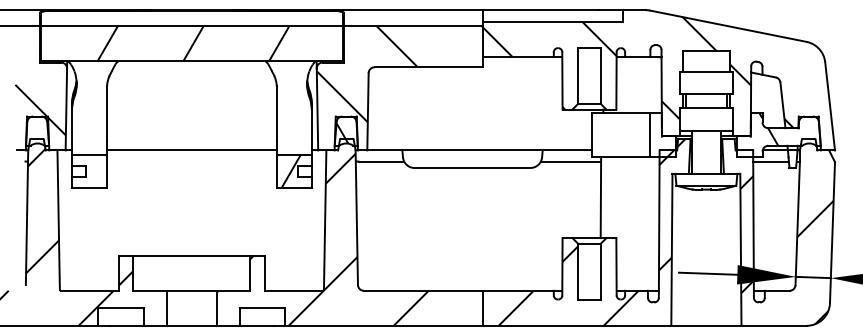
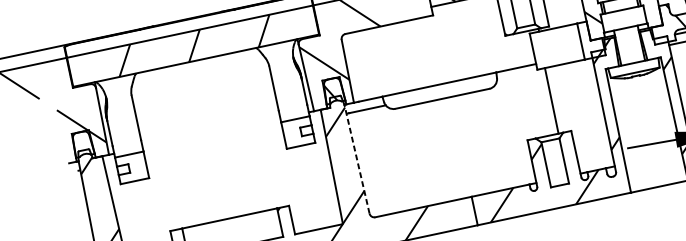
line: (191, 150) -> (211, 133), removed
line: (570, 161) -> (520, 76), removed
hatch: (290, 171) -> (295, 133), removed
line: (356, 217) -> (356, 159), solid -> dashed

